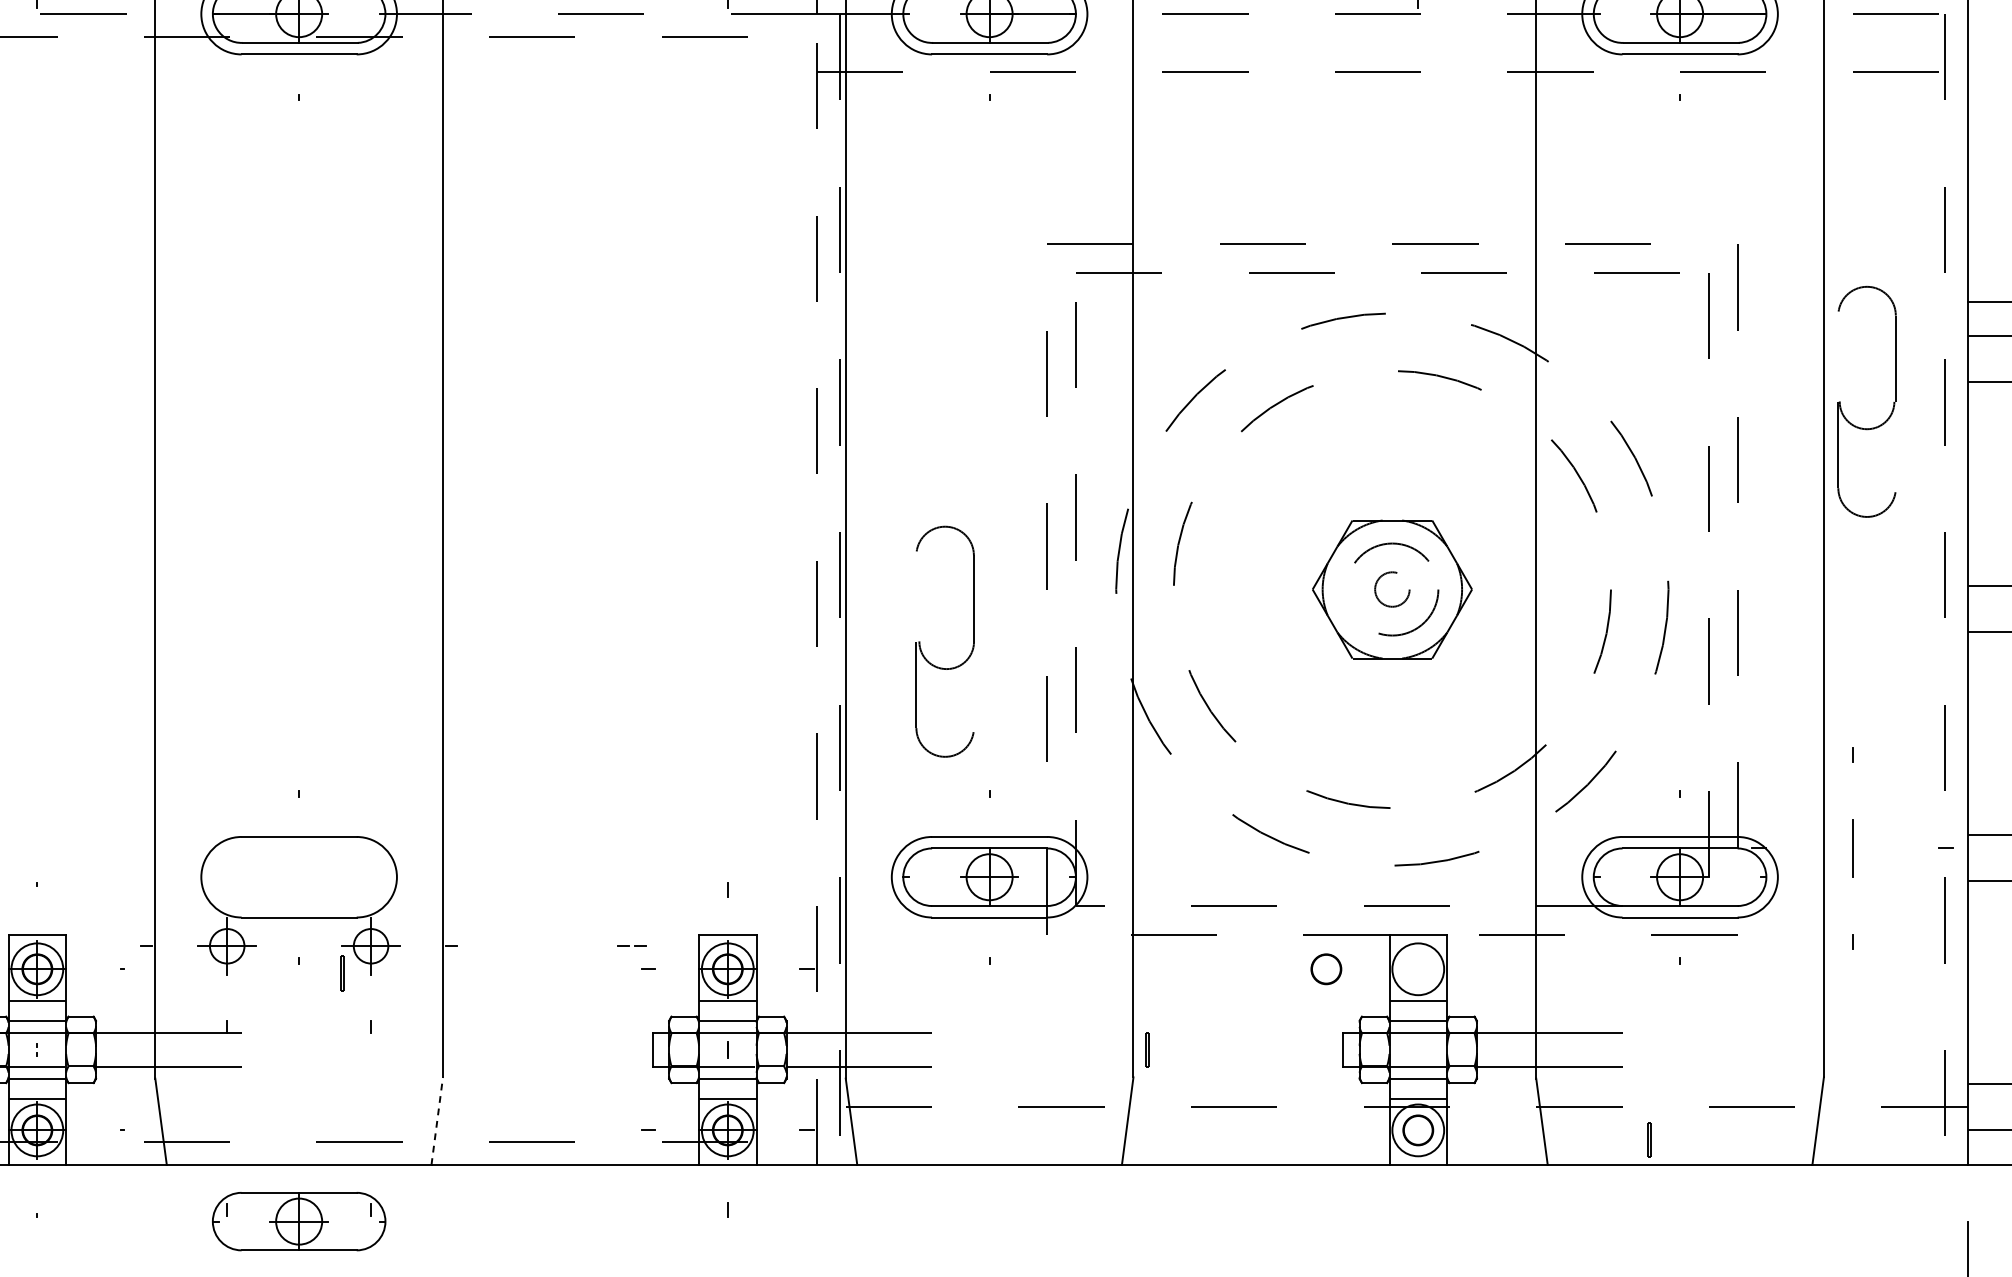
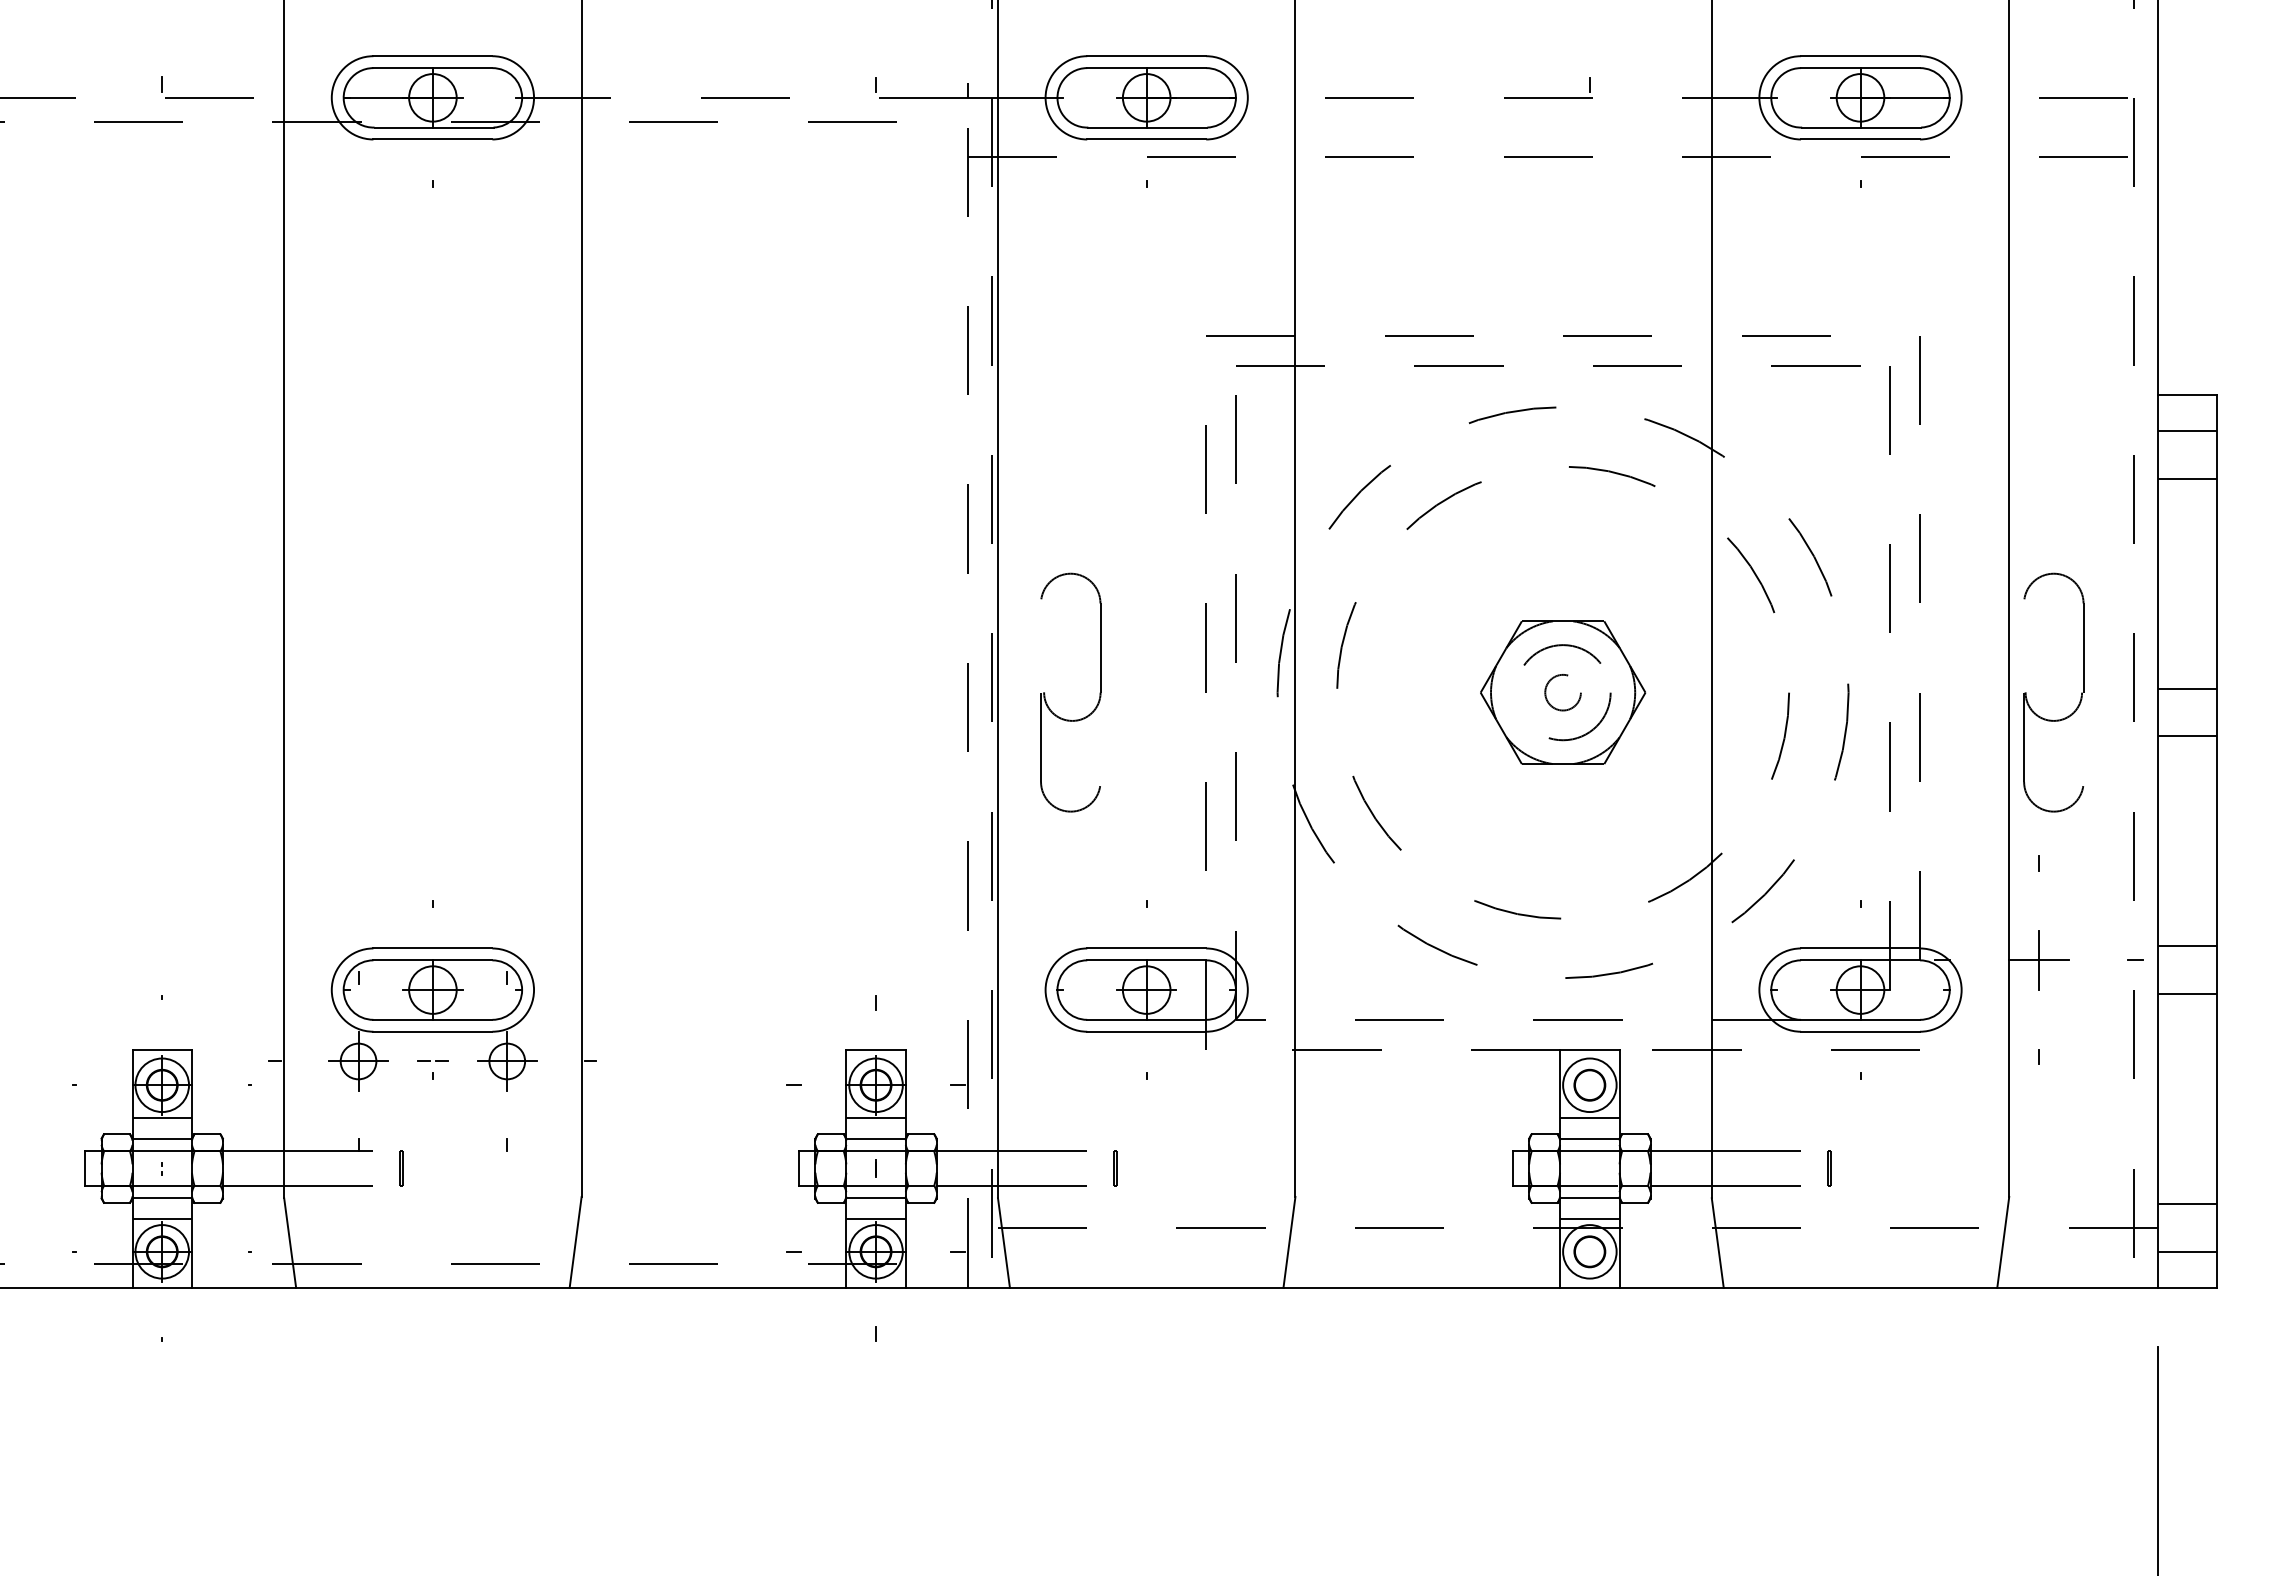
part: (1841, 407) -> (2027, 698), moved
part: (920, 643) -> (1045, 694), moved
line: (1852, 848) -> (2038, 960), added
line: (629, 945) -> (430, 1060), moved
part: (1326, 968) -> (1589, 1084), moved
line: (341, 973) -> (400, 1168), moved
line: (1146, 1049) -> (1114, 1168), moved
line: (437, 1121) -> (575, 1242), dashed -> solid
line: (1649, 1139) -> (1828, 1168), moved
part: (298, 1221) -> (432, 989), moved

